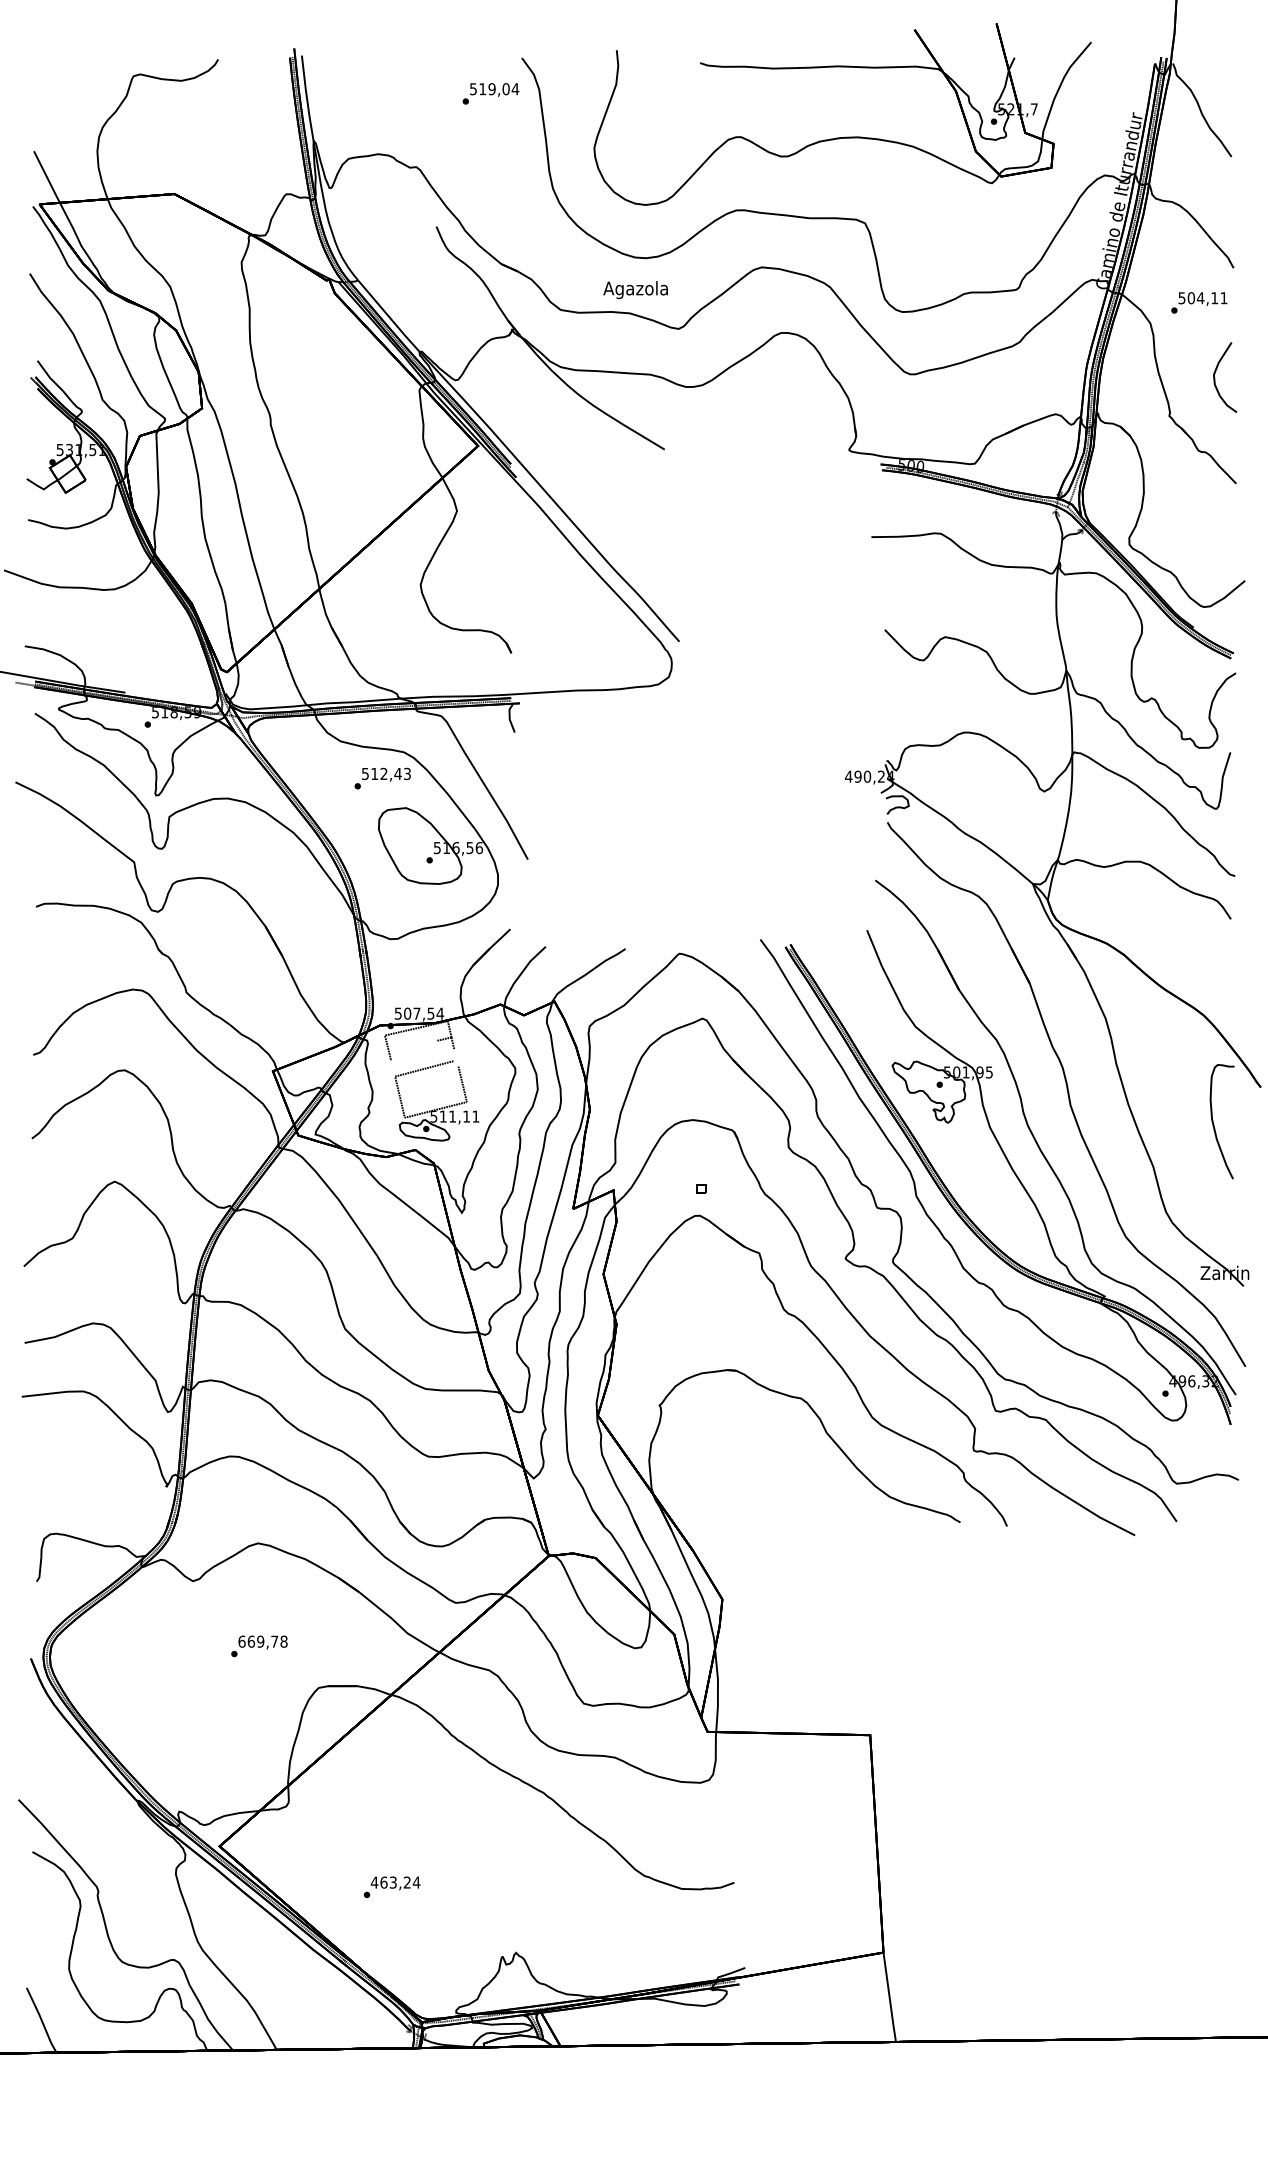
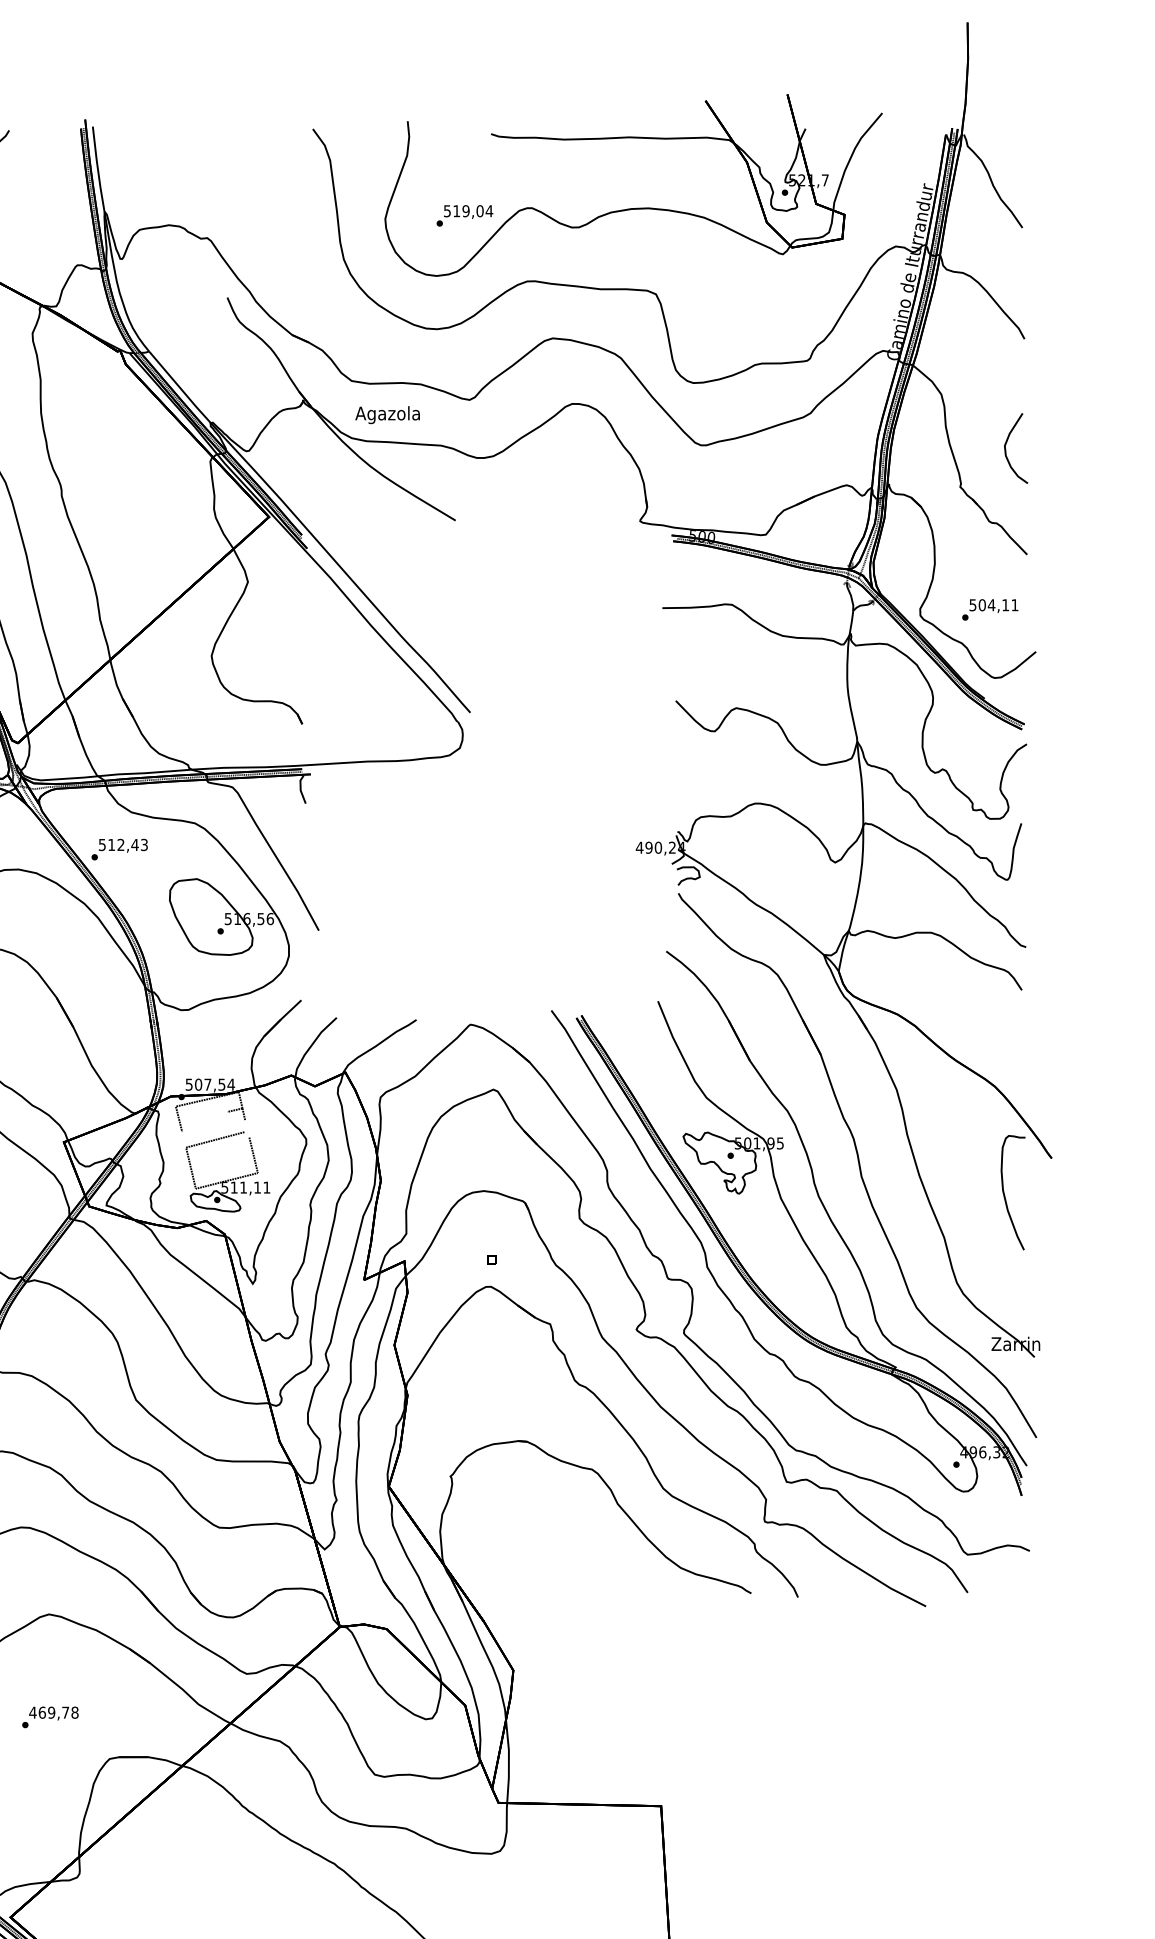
text: (490, 93) -> (464, 215), moved
text: (635, 290) -> (387, 415), moved
text: (1199, 302) -> (990, 609), moved
text: (382, 778) -> (119, 849), moved
text: (241, 1641) -> (32, 1712), 669,78 -> 469,78

